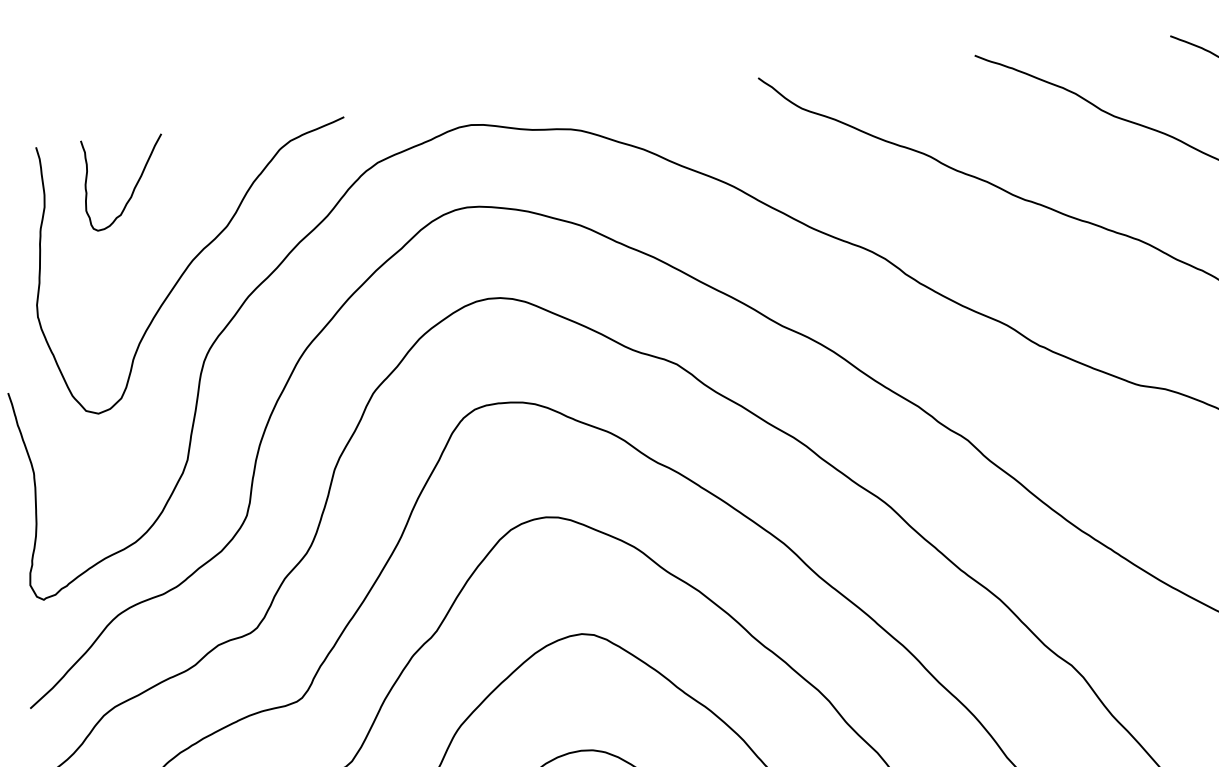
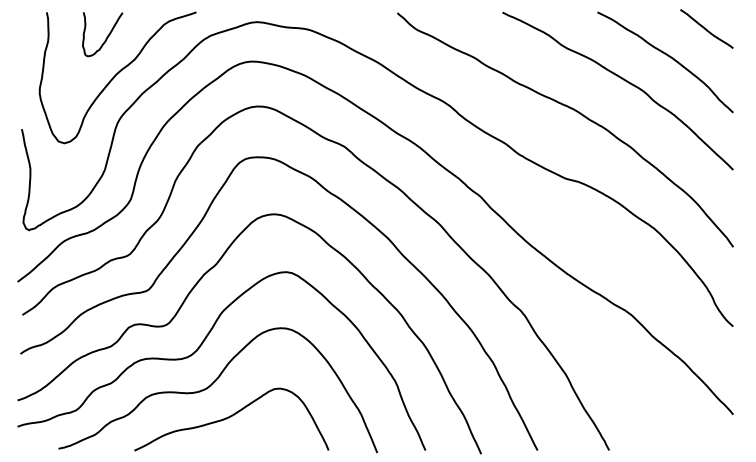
curve: (132, 188) -> (106, 37), moved

